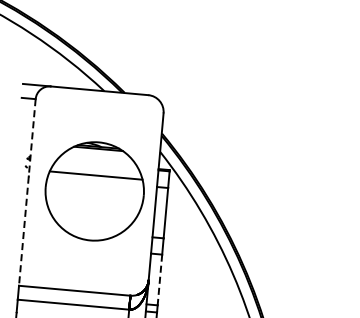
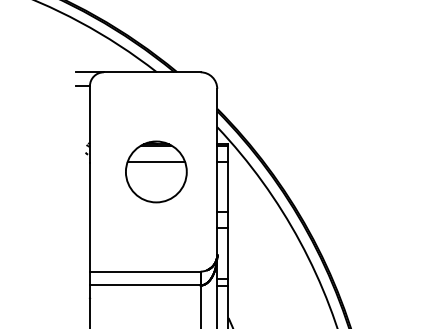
part: (95, 191) -> (156, 171), size x0.62
line: (26, 192) -> (89, 178), dashed -> solid
line: (160, 280) -> (228, 253), dashed -> solid

